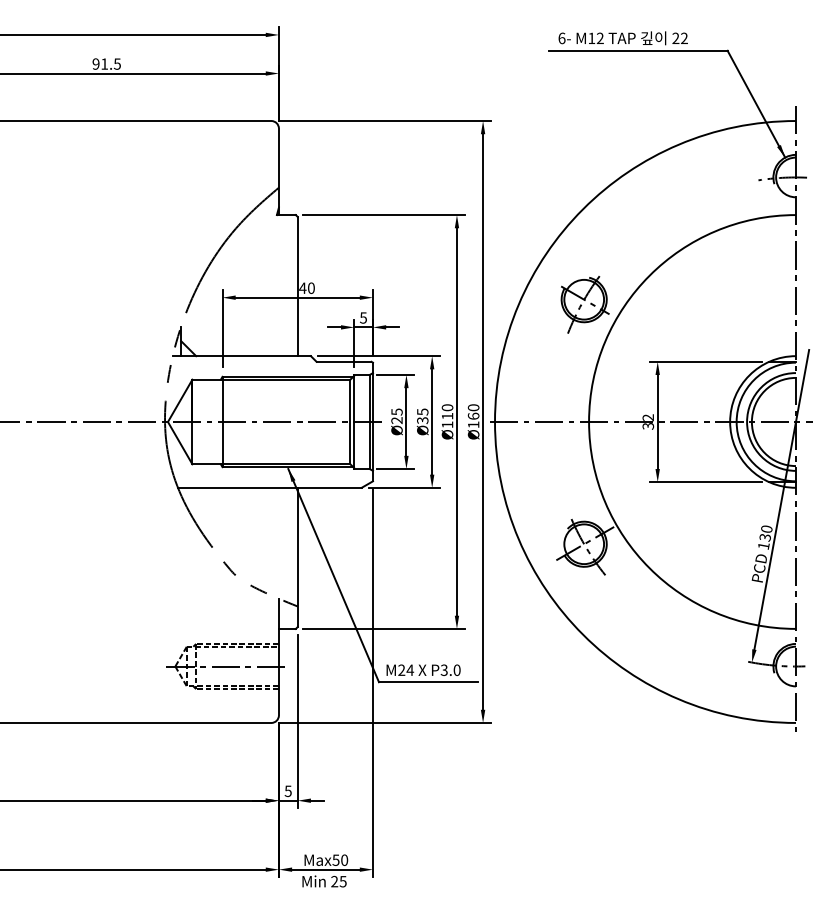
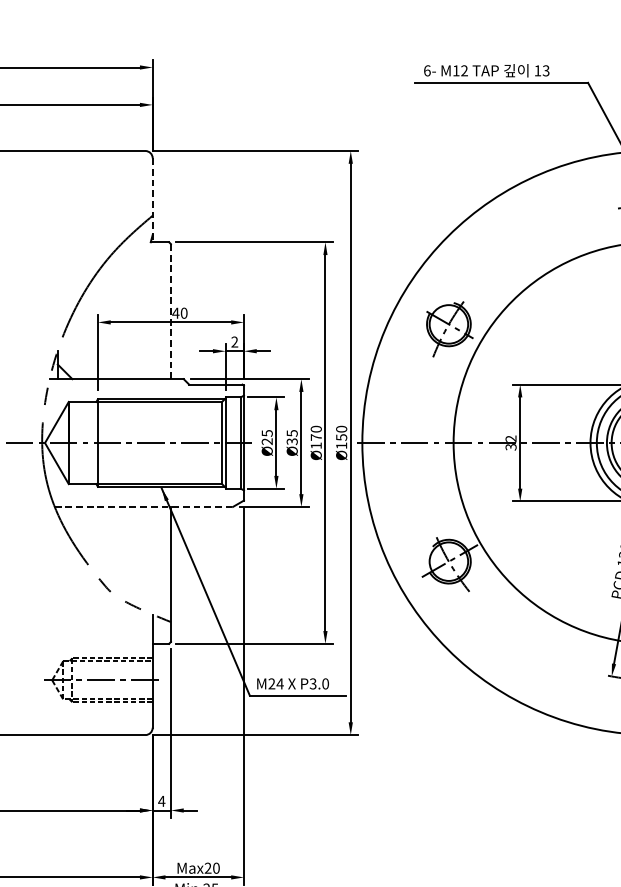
text: (679, 38) -> (541, 70), 22 -> 13
line: (278, 172) -> (152, 200), solid -> dashed
line: (297, 286) -> (170, 311), solid -> dashed
text: (363, 317) -> (234, 341), 5 -> 2
text: (447, 415) -> (316, 436), Ø110 -> Ø170
text: (473, 415) -> (341, 436), Ø160 -> Ø150
line: (269, 487) -> (143, 506), solid -> dashed
text: (288, 791) -> (161, 801), 5 -> 4
text: (335, 859) -> (207, 867), Max50 -> Max20

